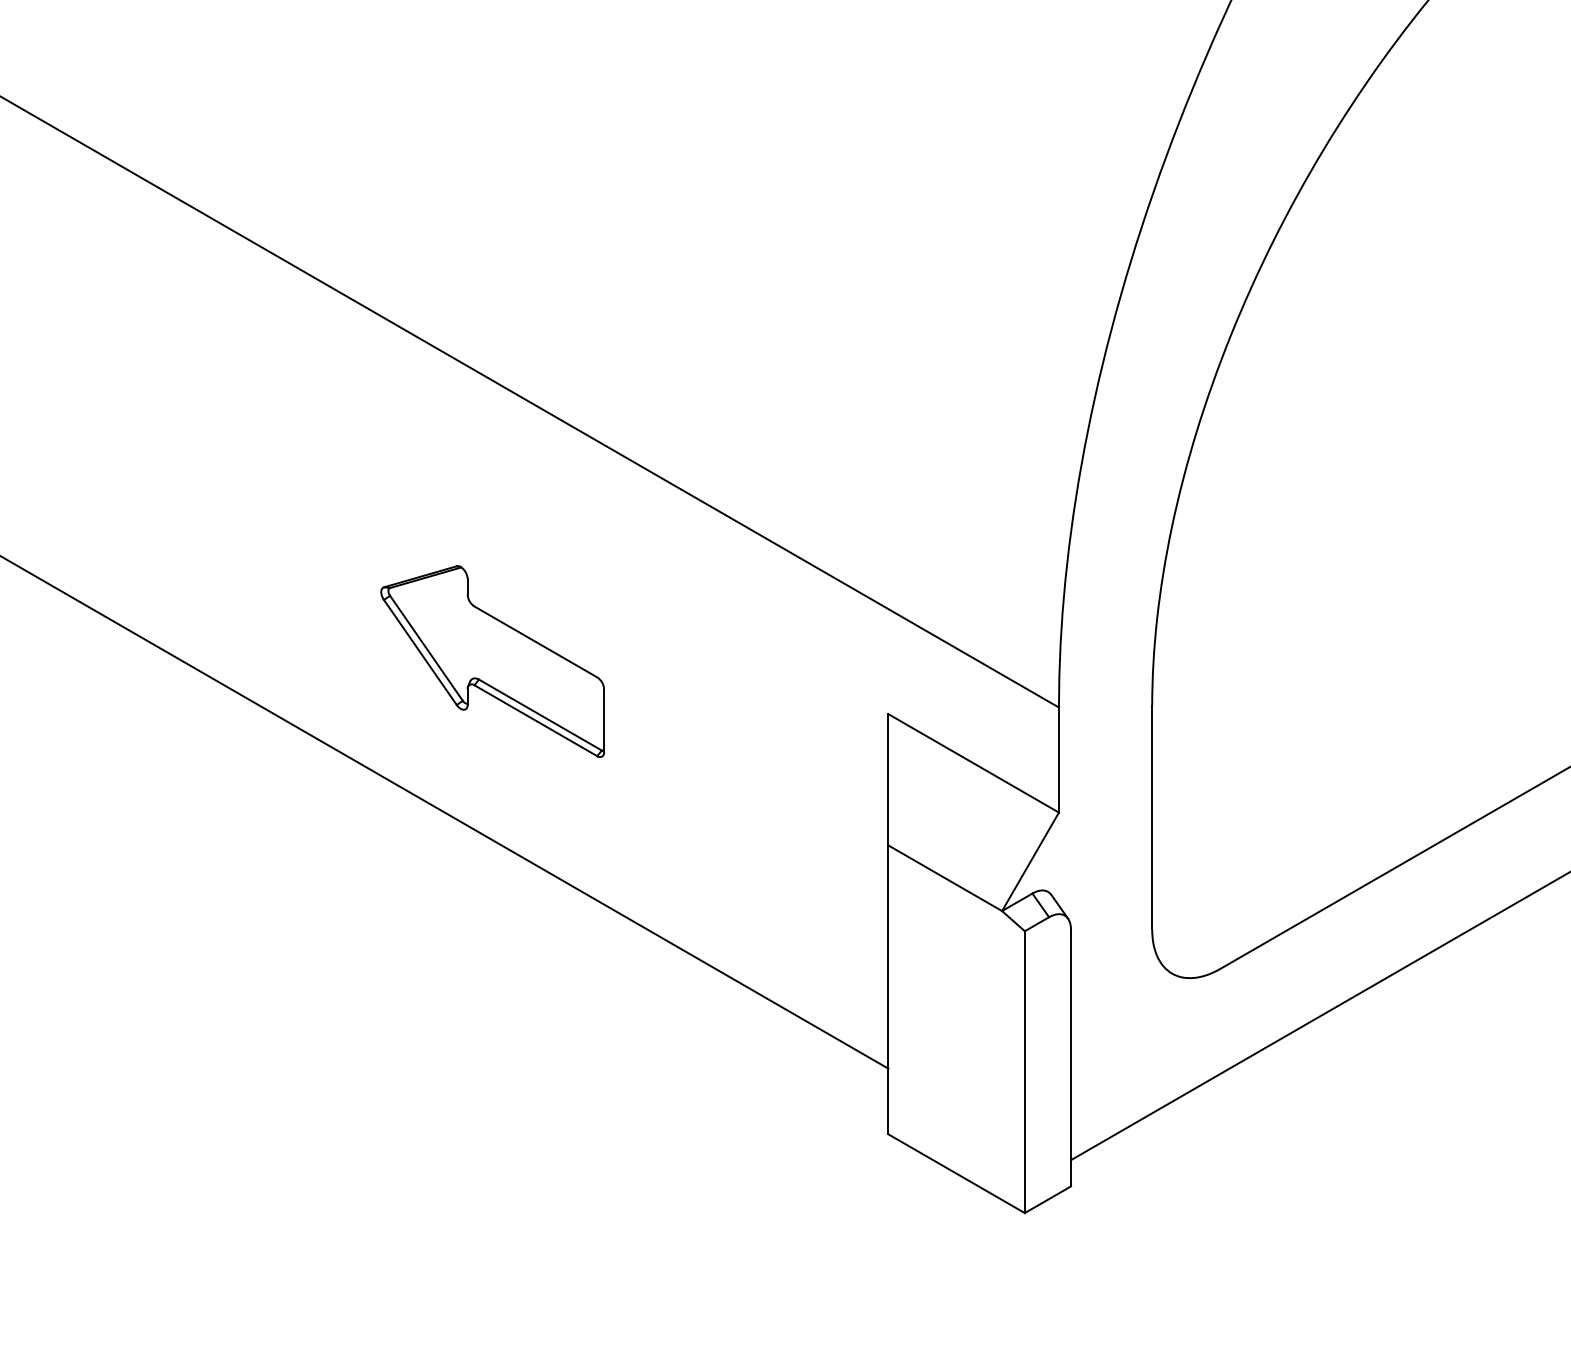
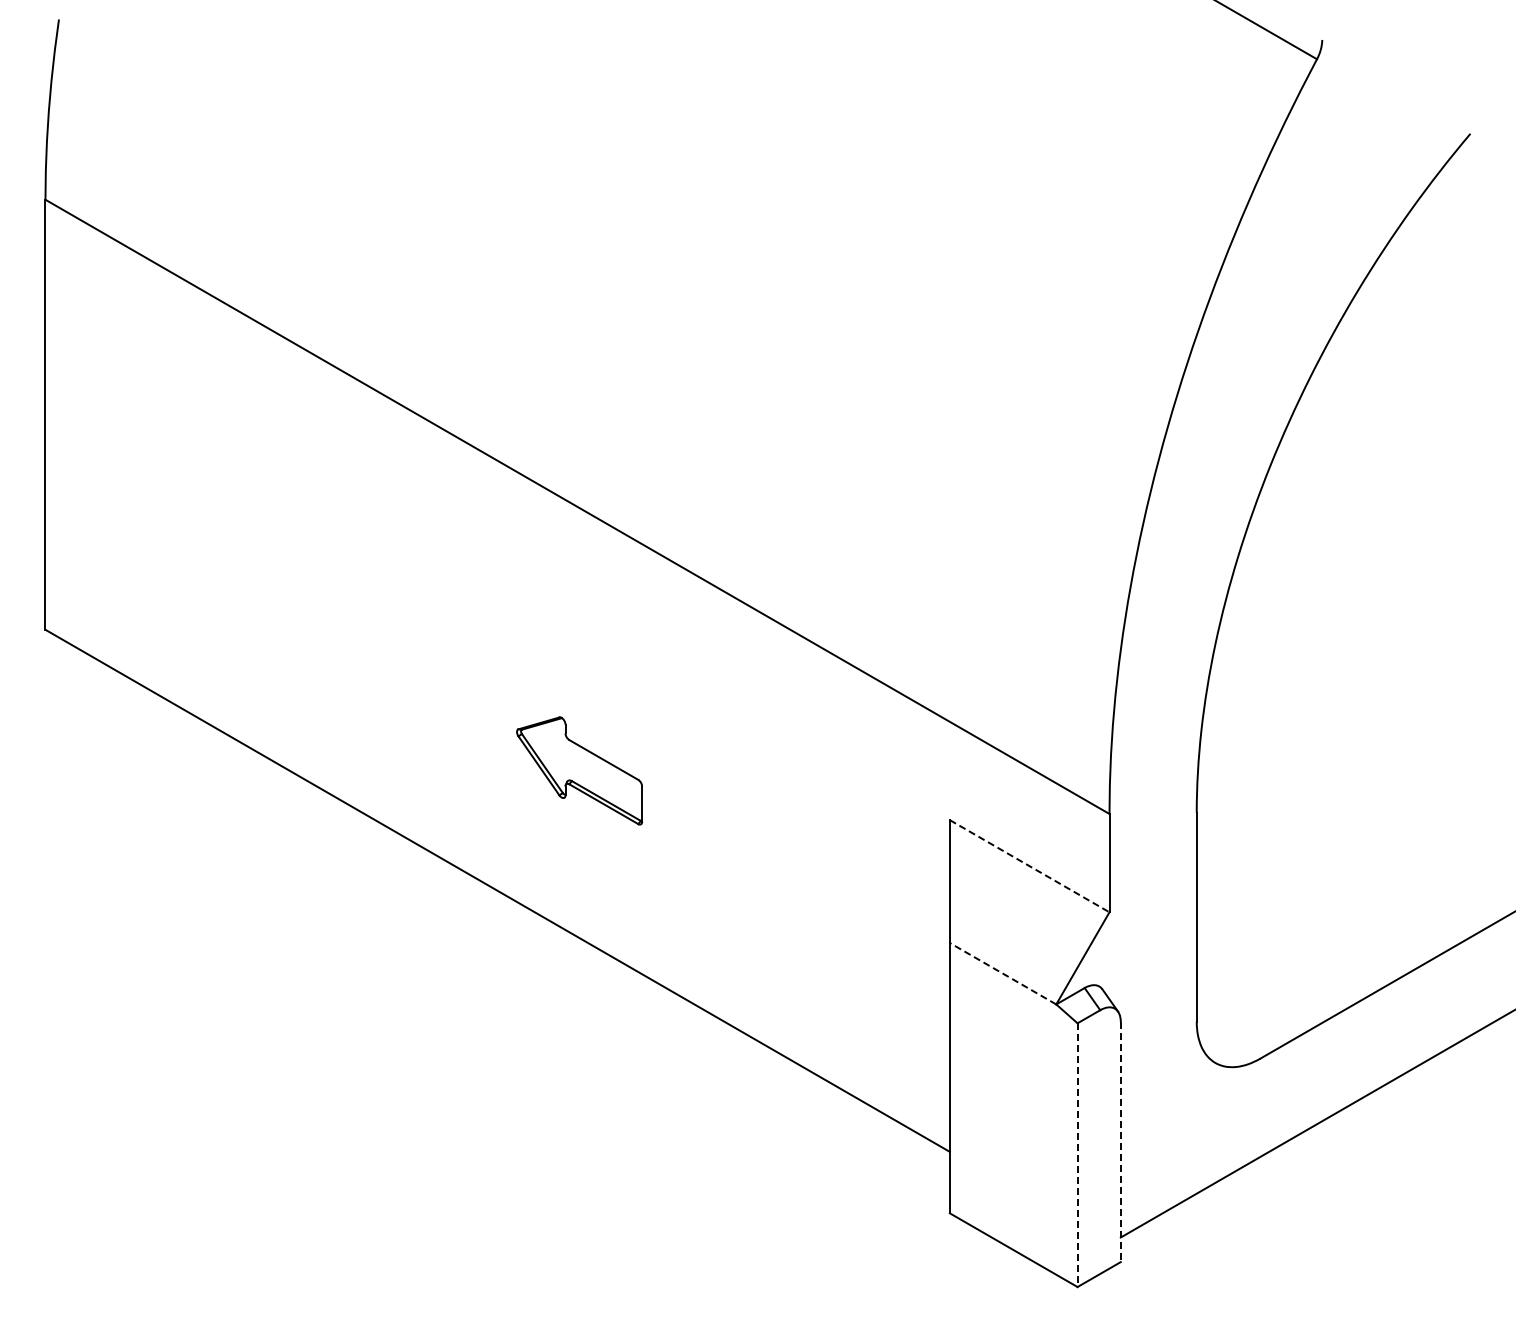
part: (492, 661) -> (579, 770), size x0.6
line: (974, 763) -> (1030, 866), solid -> dashed
line: (944, 878) -> (1002, 973), solid -> dashed
line: (1070, 1058) -> (1120, 1142), solid -> dashed
line: (1024, 1072) -> (1077, 1155), solid -> dashed

